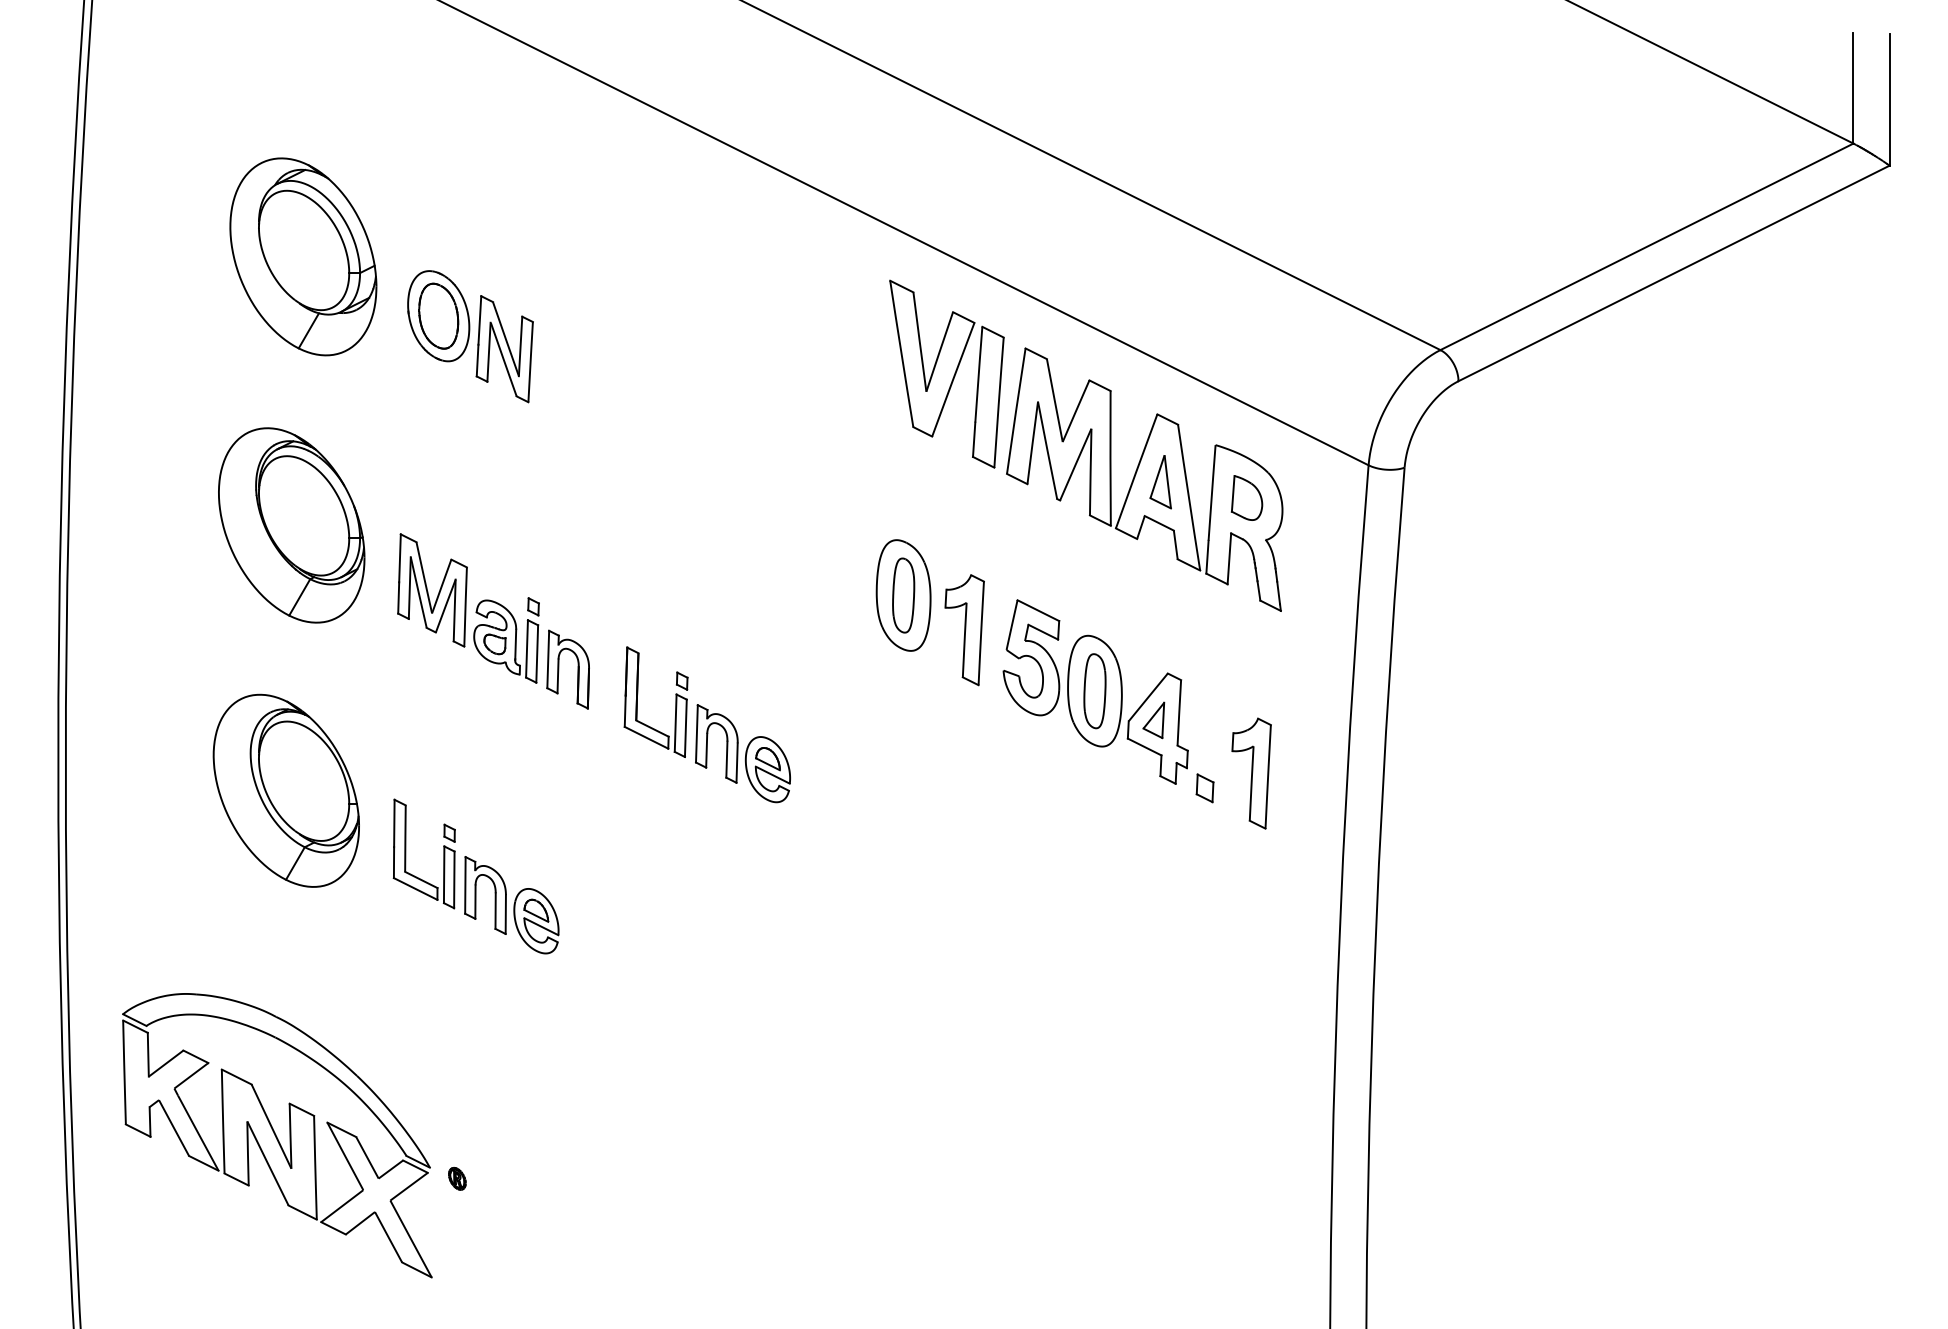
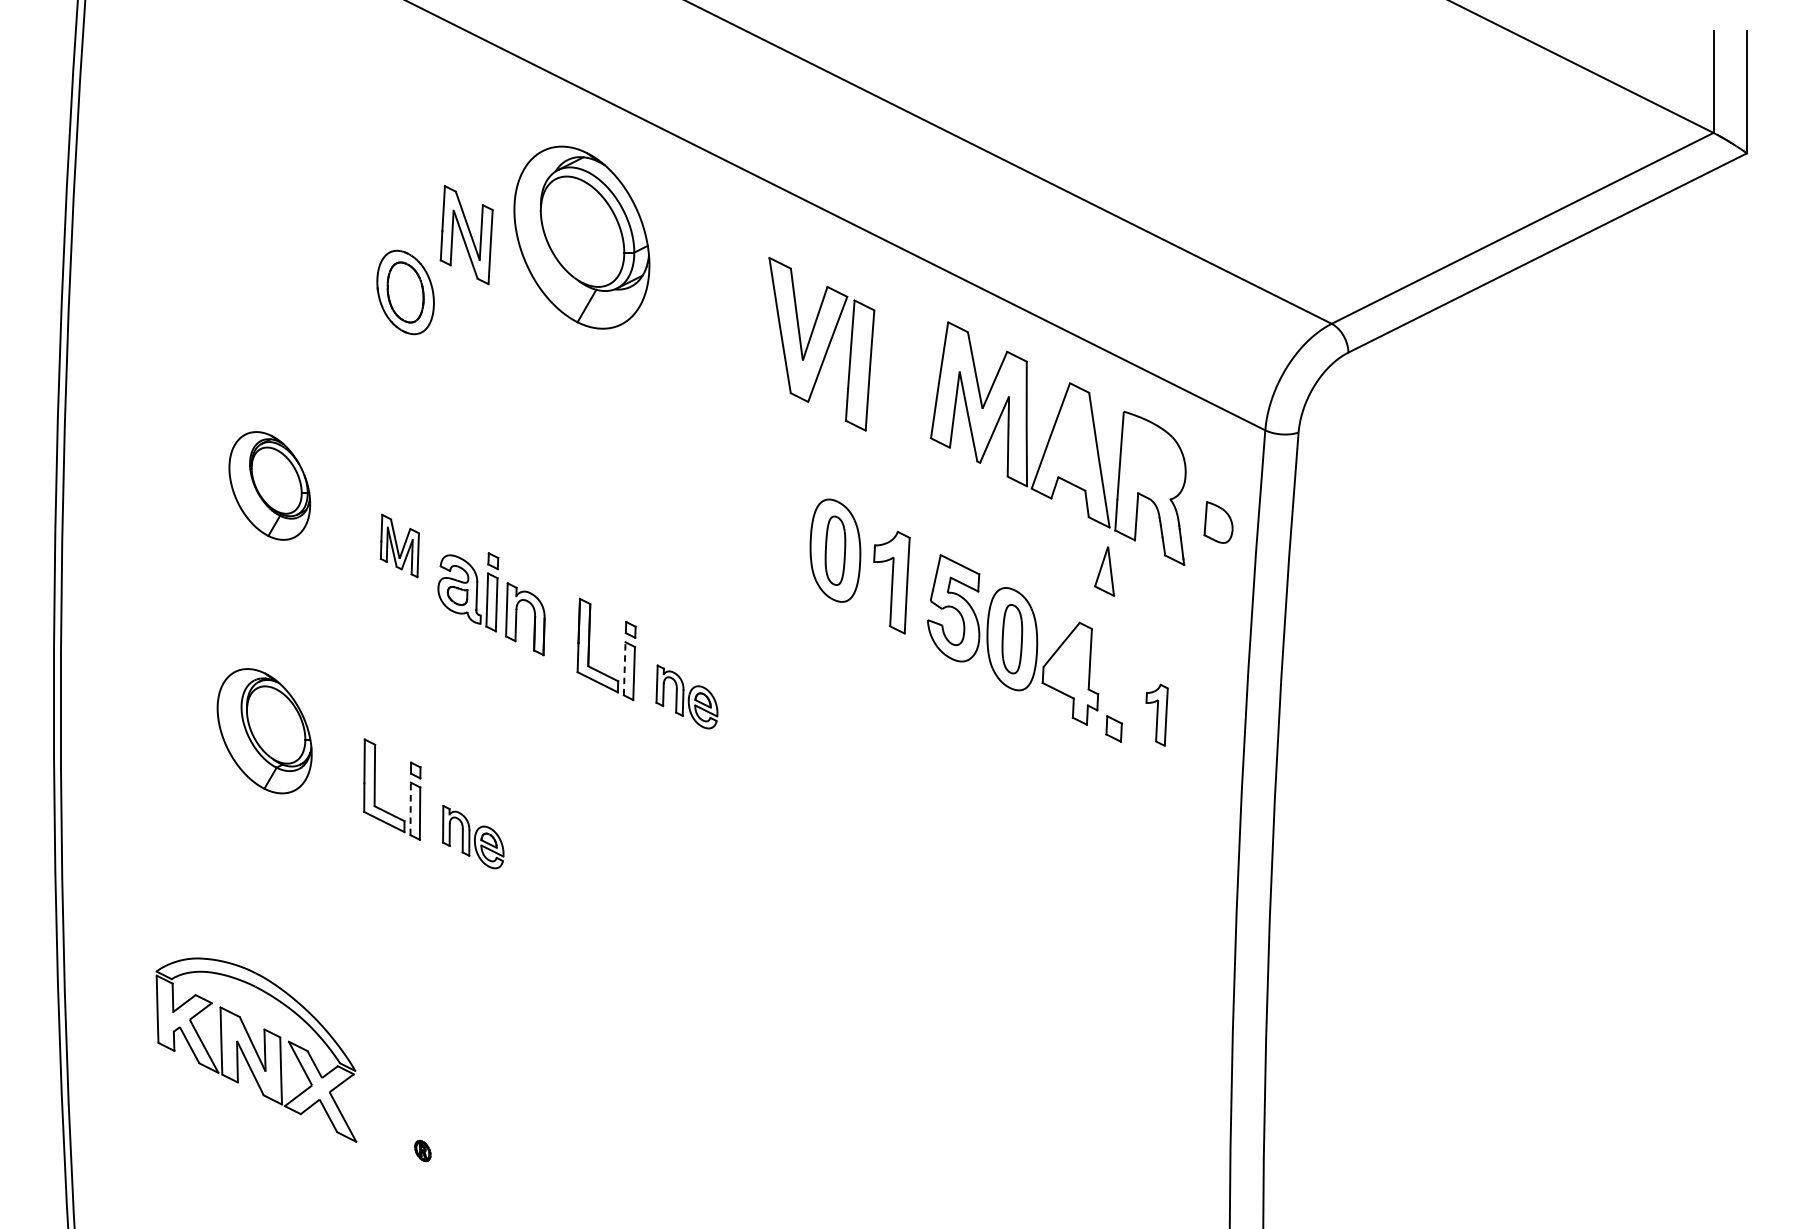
part: (303, 256) -> (582, 237), moved
part: (504, 349) -> (466, 235), moved
part: (946, 373) -> (821, 343), moved
part: (1160, 482) -> (1104, 571), moved
part: (1246, 497) -> (1218, 522), moved
part: (291, 525) -> (269, 485), size x0.6
part: (432, 590) -> (399, 546), size x0.6
part: (1153, 720) -> (1066, 666), removed
line: (675, 723) -> (624, 669), solid -> dashed
part: (742, 753) -> (686, 696), size x0.7
part: (1251, 773) -> (1157, 715), size x0.6
part: (285, 790) -> (263, 730), size x0.7
line: (444, 874) -> (410, 808), solid -> dashed
part: (511, 905) -> (472, 837), size x0.7
part: (277, 1135) -> (256, 1049), size x0.7
part: (457, 1178) -> (422, 1150), moved

